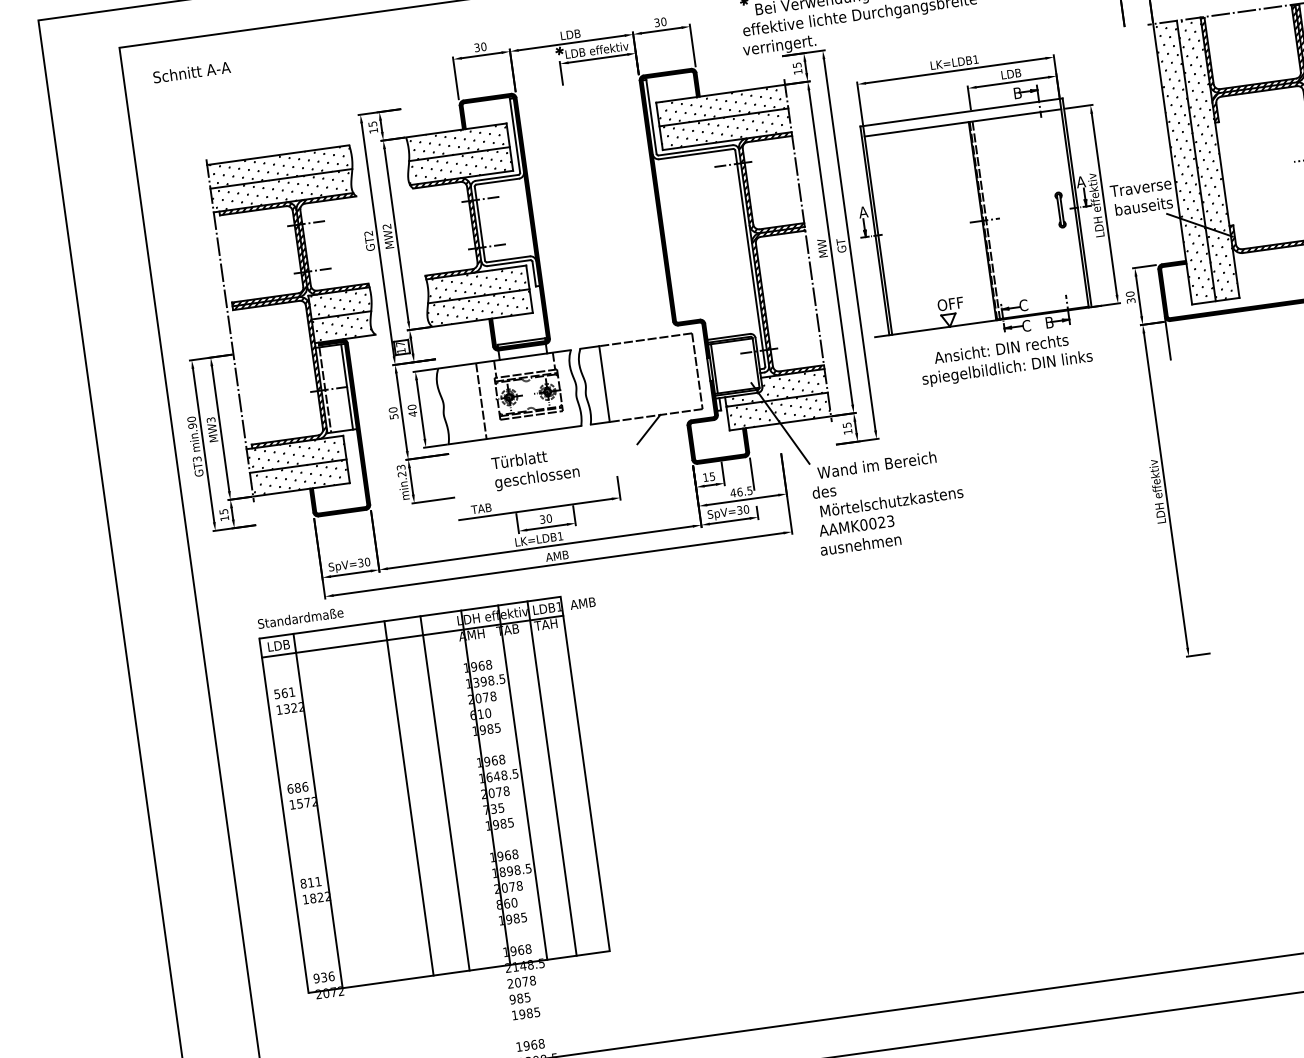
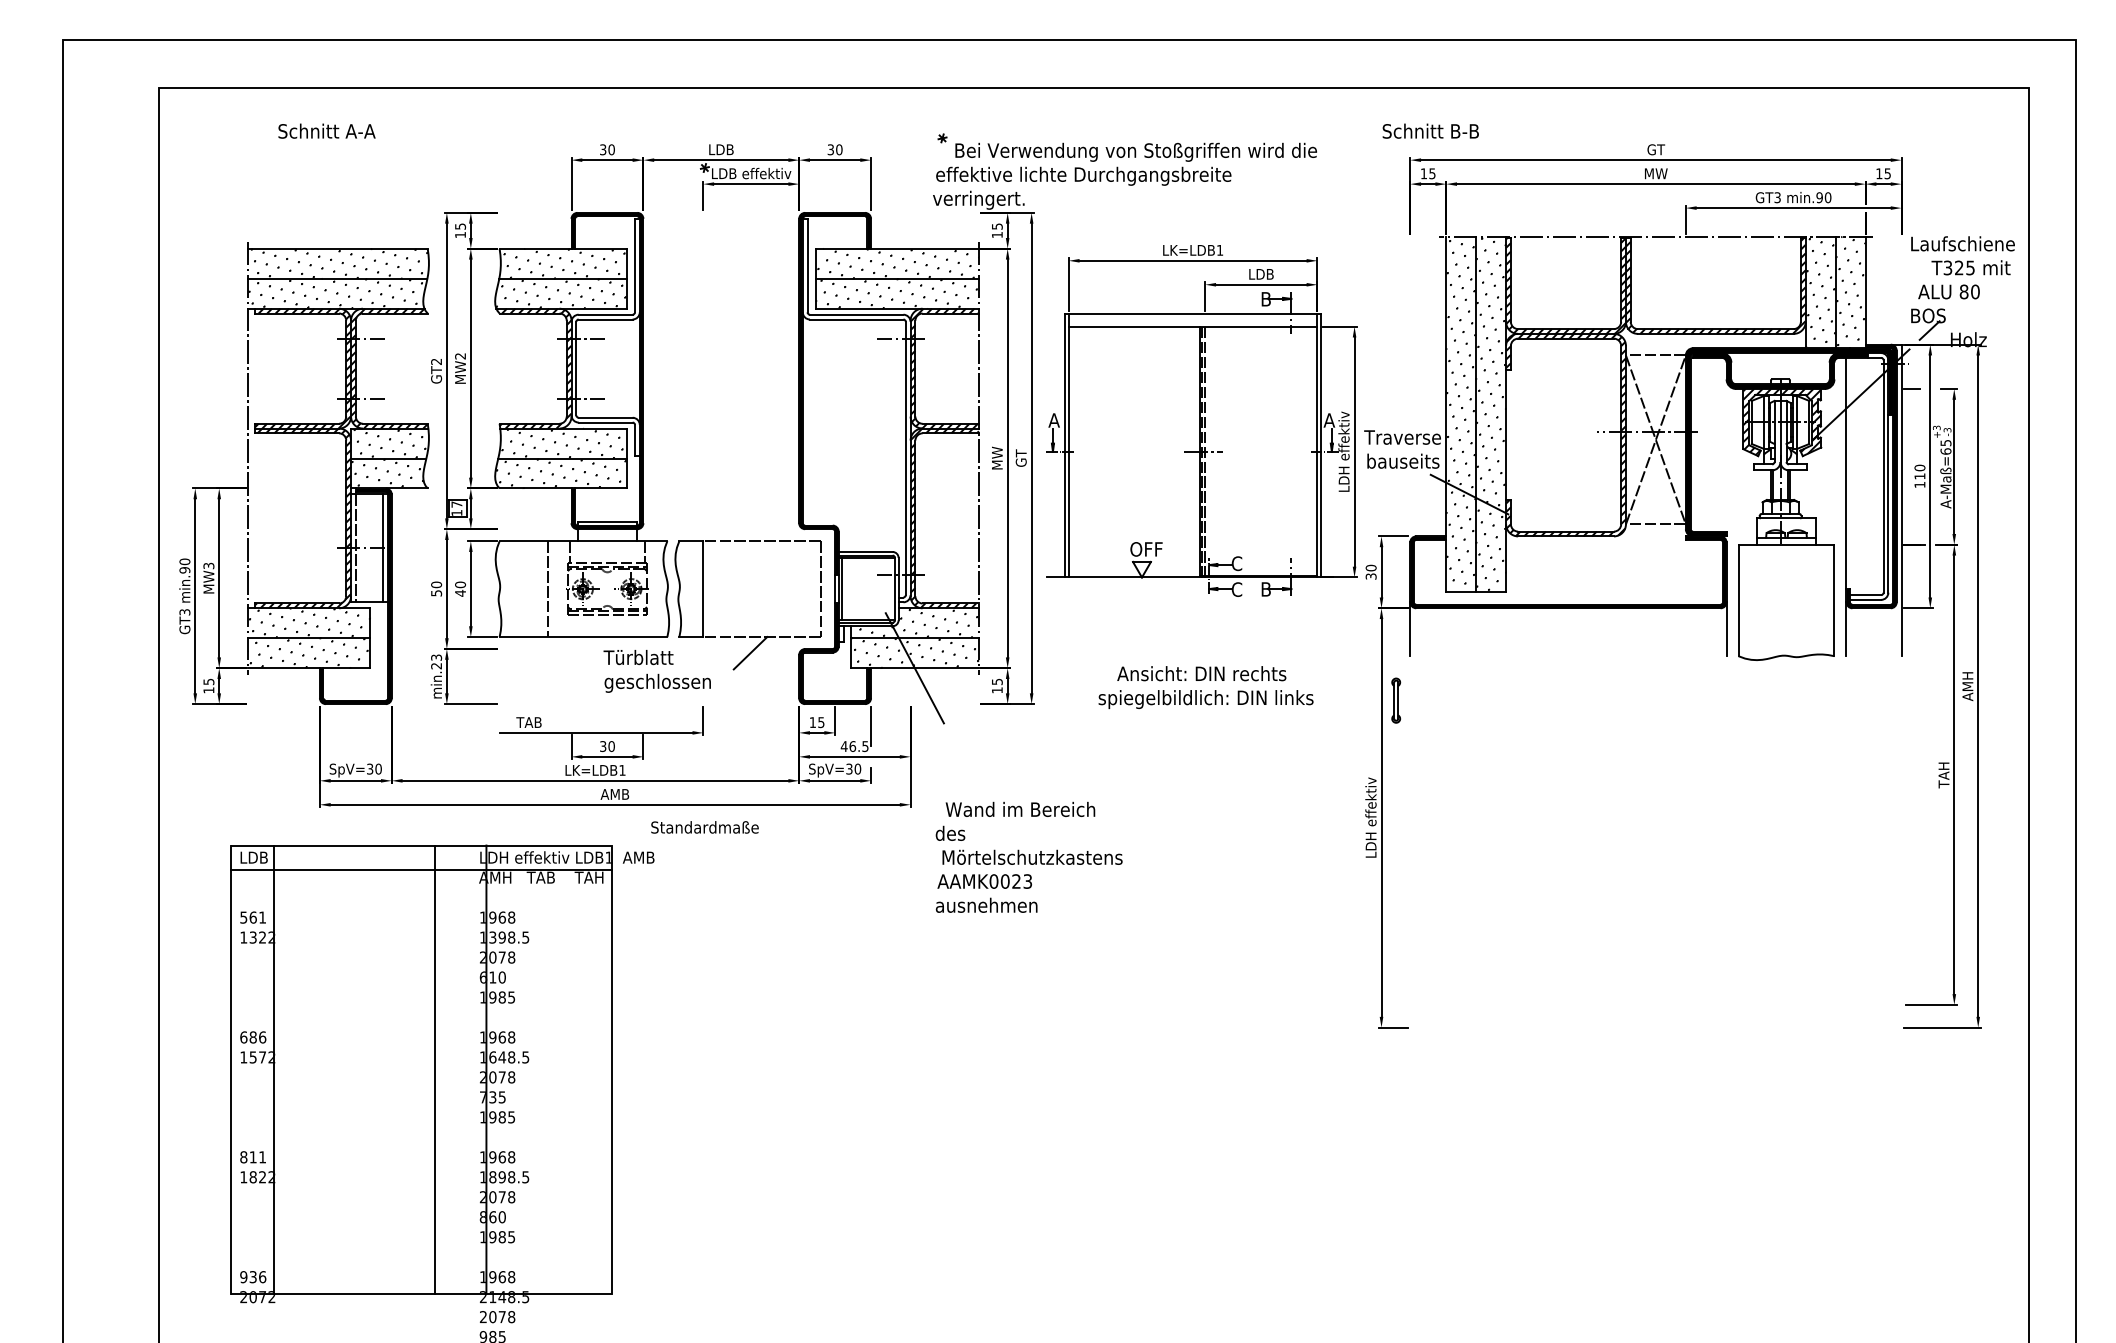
text: (191, 71) -> (326, 130), moved
part: (1060, 209) -> (1396, 700), moved
text: (1005, 359) -> (1205, 687), moved
text: (535, 468) -> (656, 671), moved
text: (888, 501) -> (1028, 856), moved
text: (300, 618) -> (704, 827), moved
line: (552, 778) -> (570, 1069), removed
line: (522, 782) -> (533, 1069), removed
line: (409, 798) -> (389, 1069), removed

